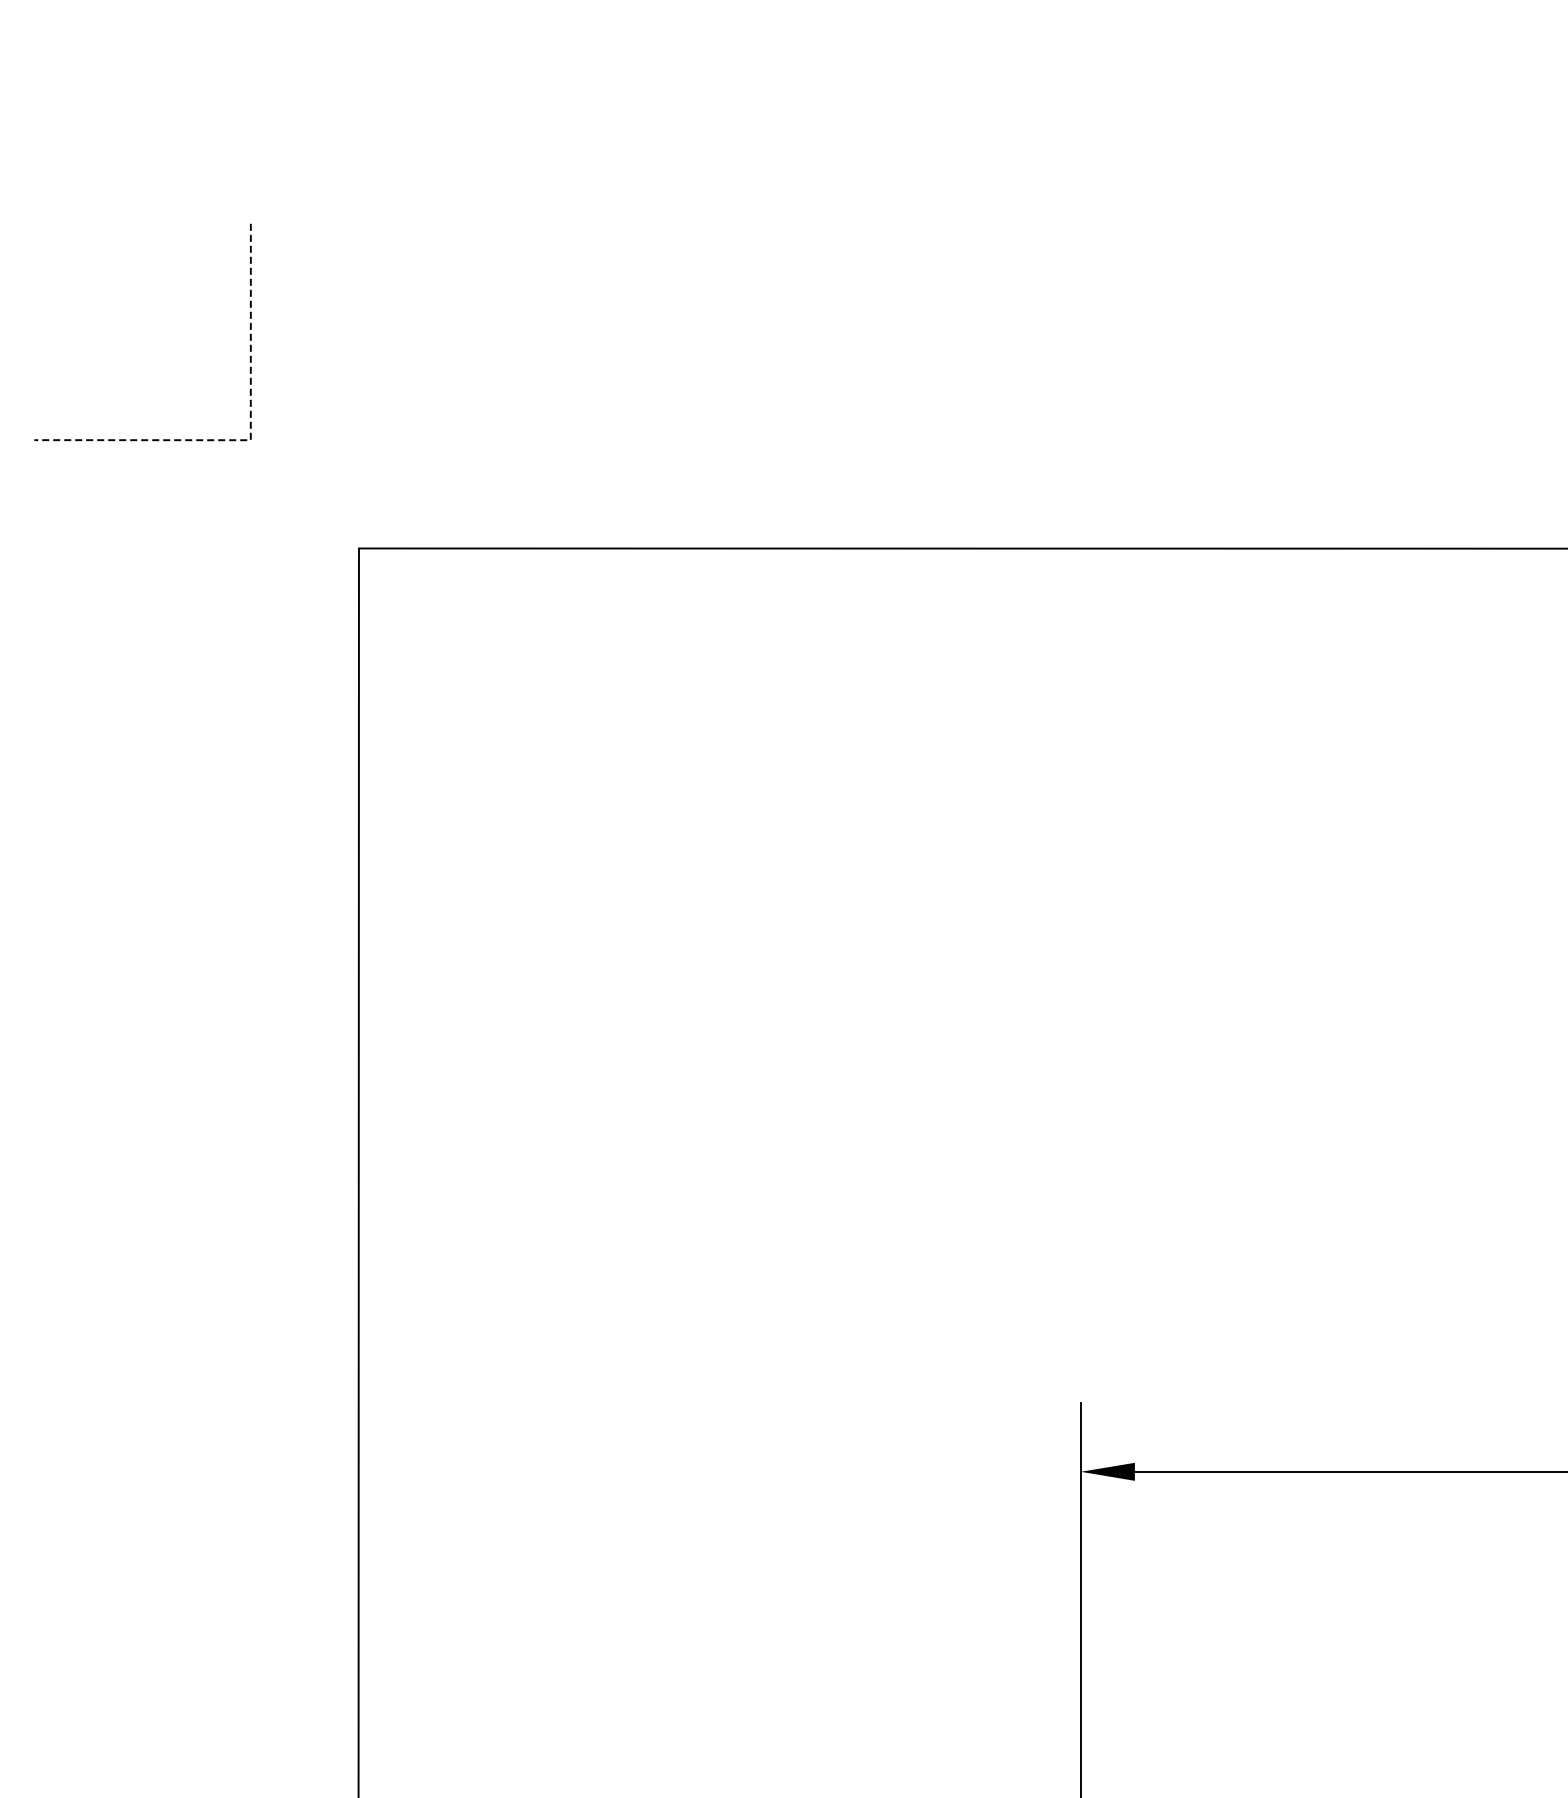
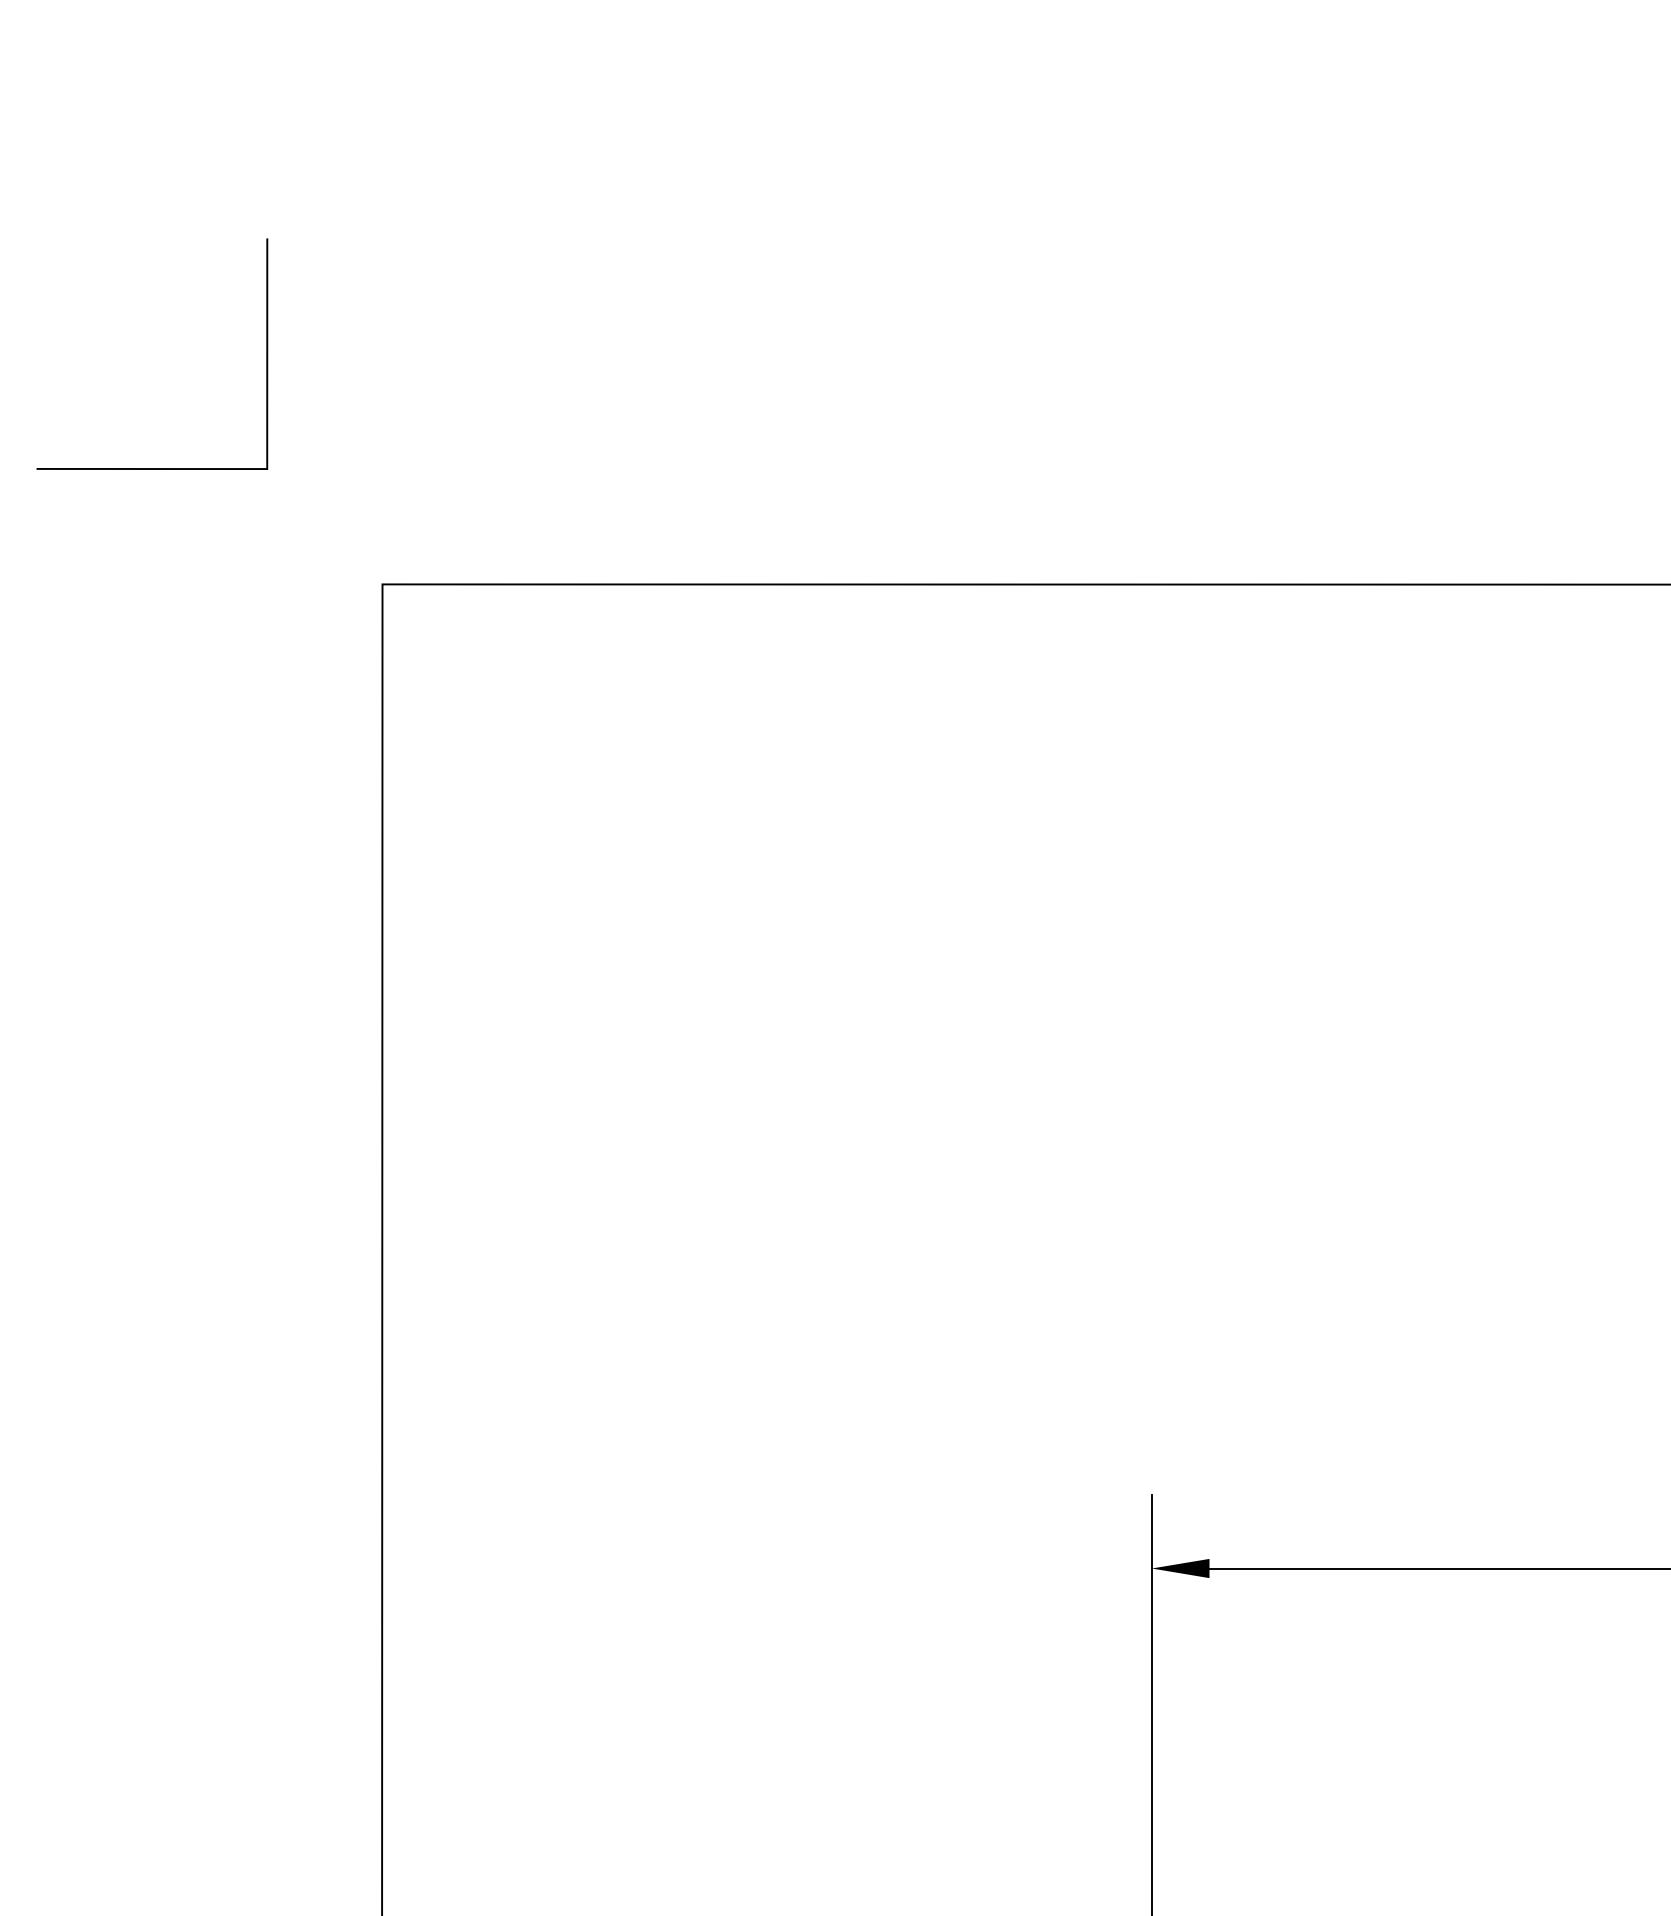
line: (250, 440) -> (266, 469), dashed -> solid

